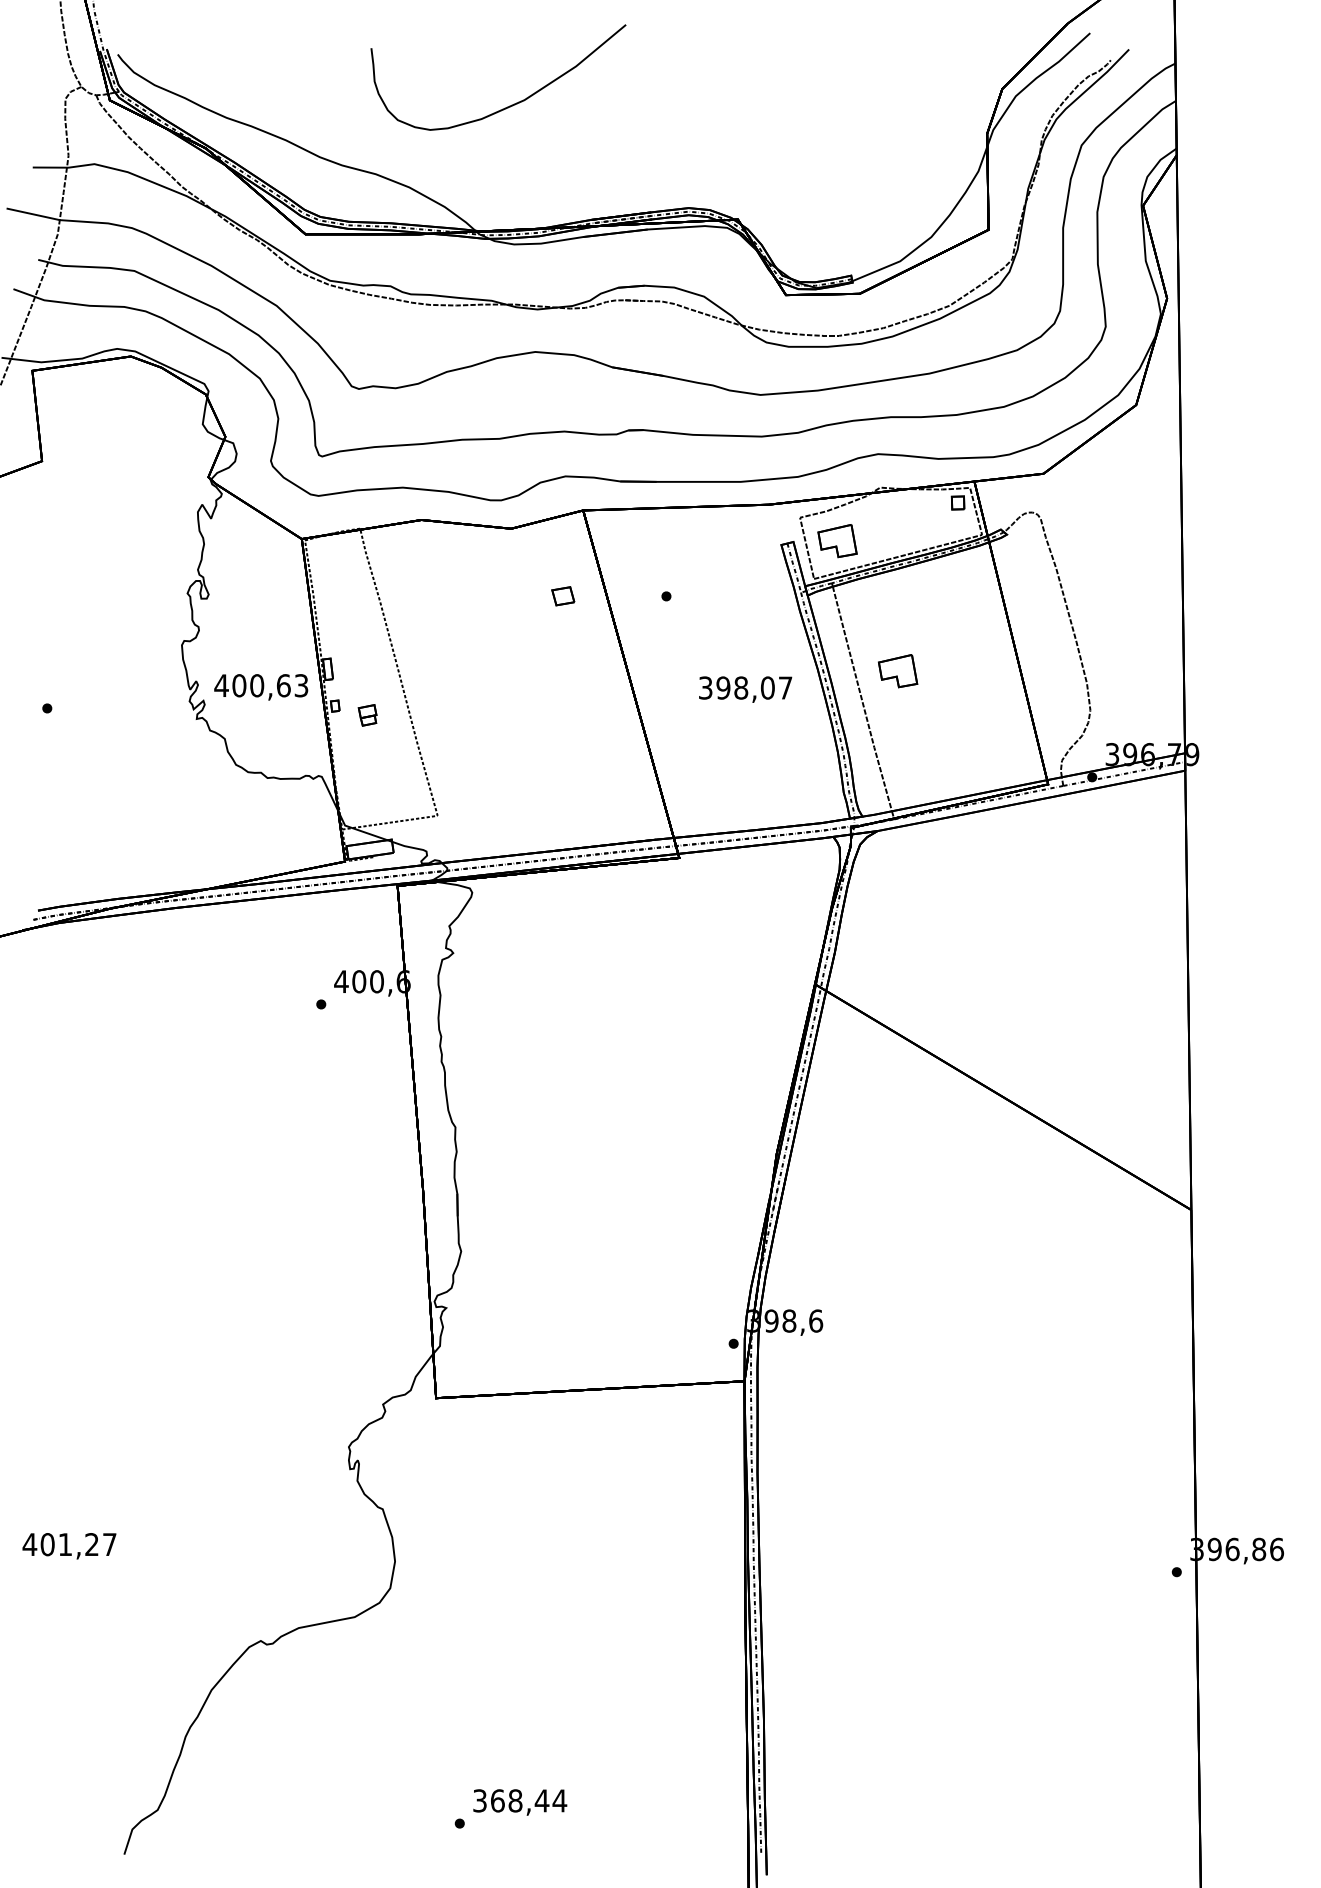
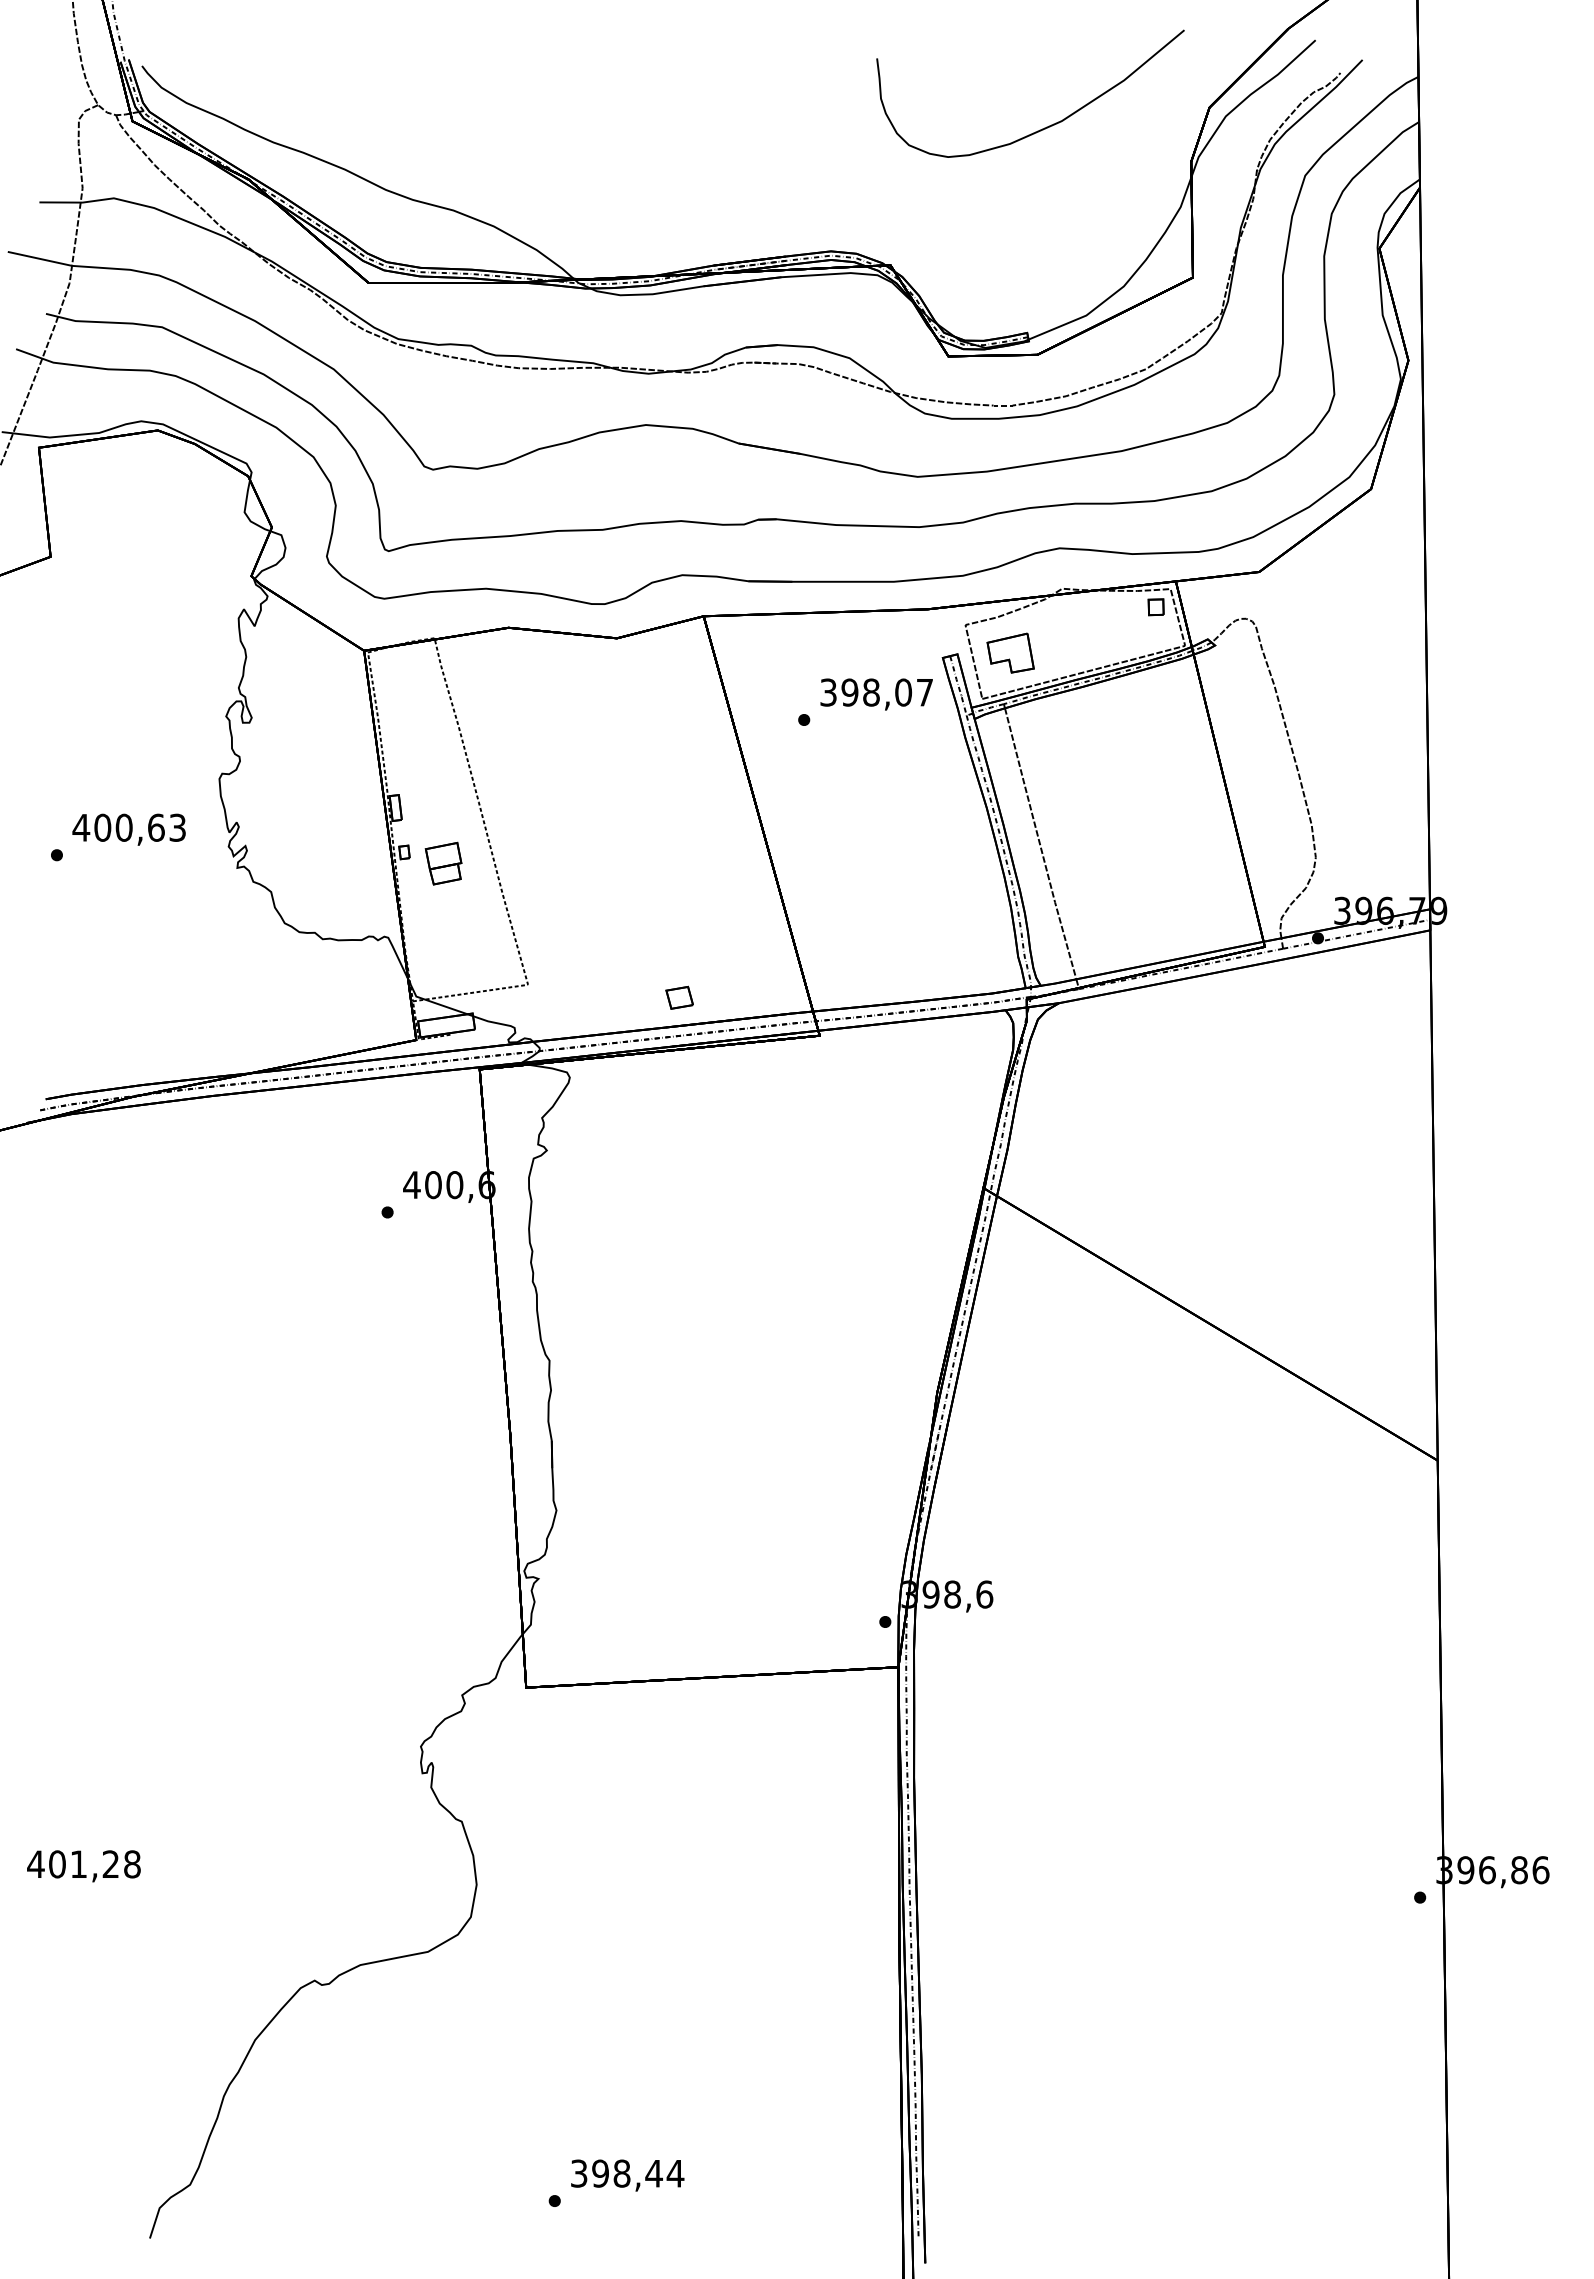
curve: (511, 104) -> (1046, 126), moved
part: (563, 595) -> (679, 997), moved
part: (897, 670) -> (1083, 809), removed
text: (260, 687) -> (128, 829), moved
text: (745, 689) -> (876, 694), moved
part: (367, 715) -> (443, 863), size x1.67
text: (109, 1544) -> (132, 1864), 401,27 -> 401,28
text: (497, 1800) -> (600, 2173), 368,44 -> 398,44

